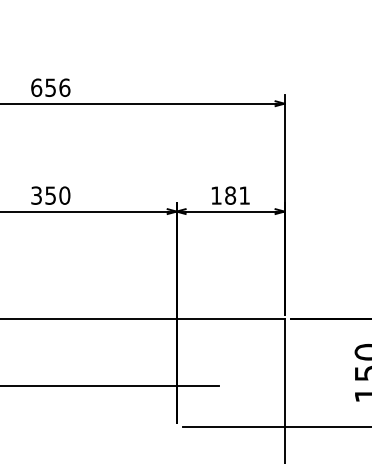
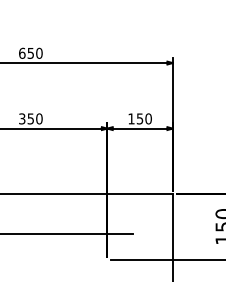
text: (64, 86) -> (39, 52), 656 -> 650
text: (236, 194) -> (143, 118), 181 -> 150

